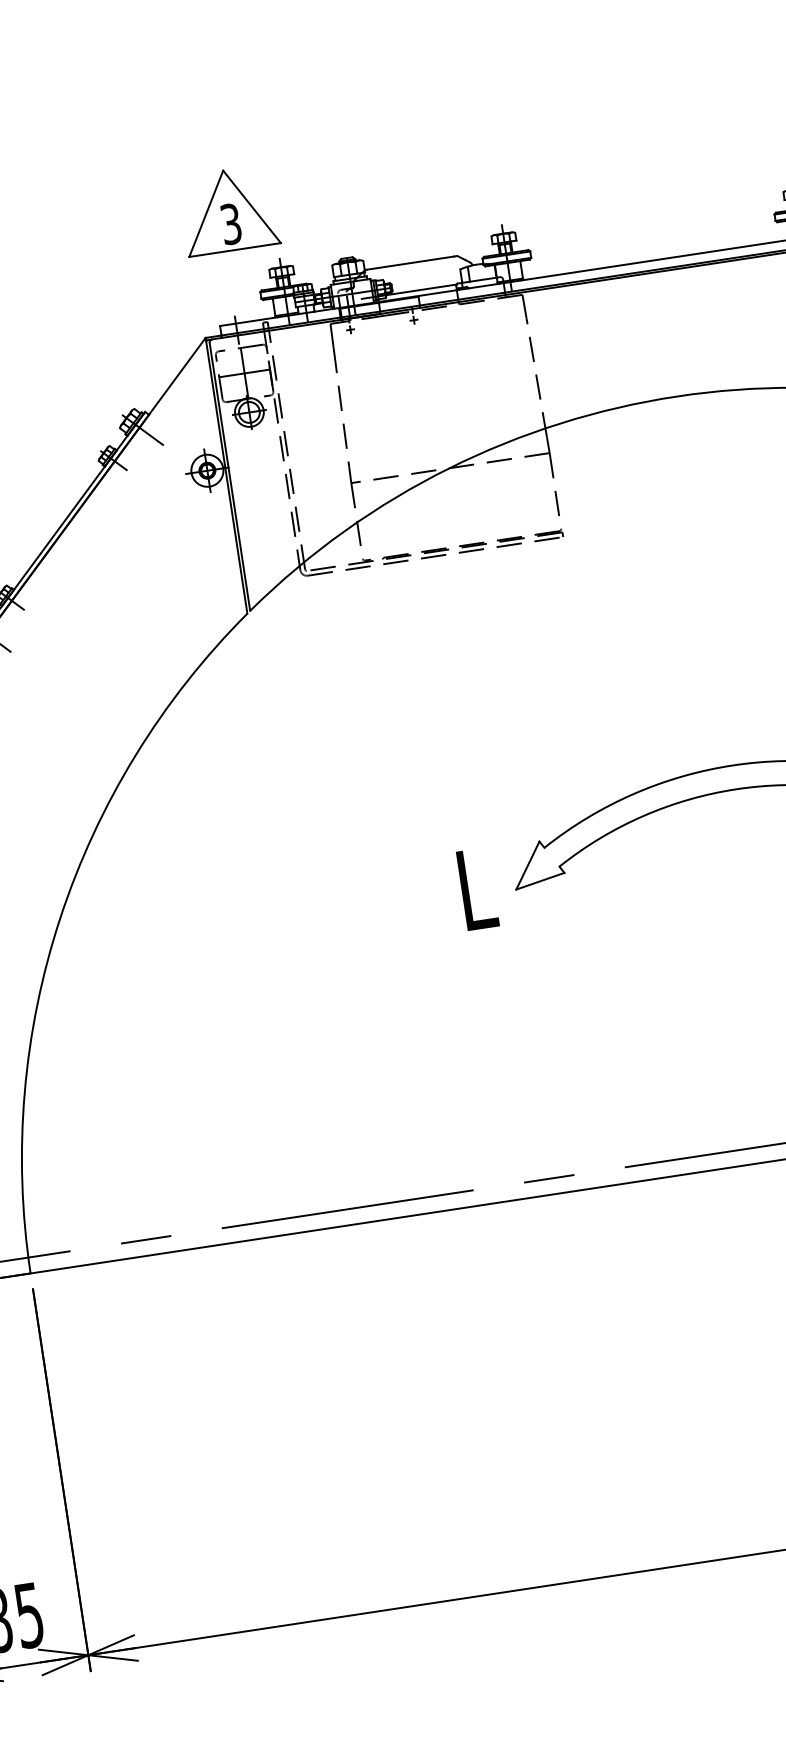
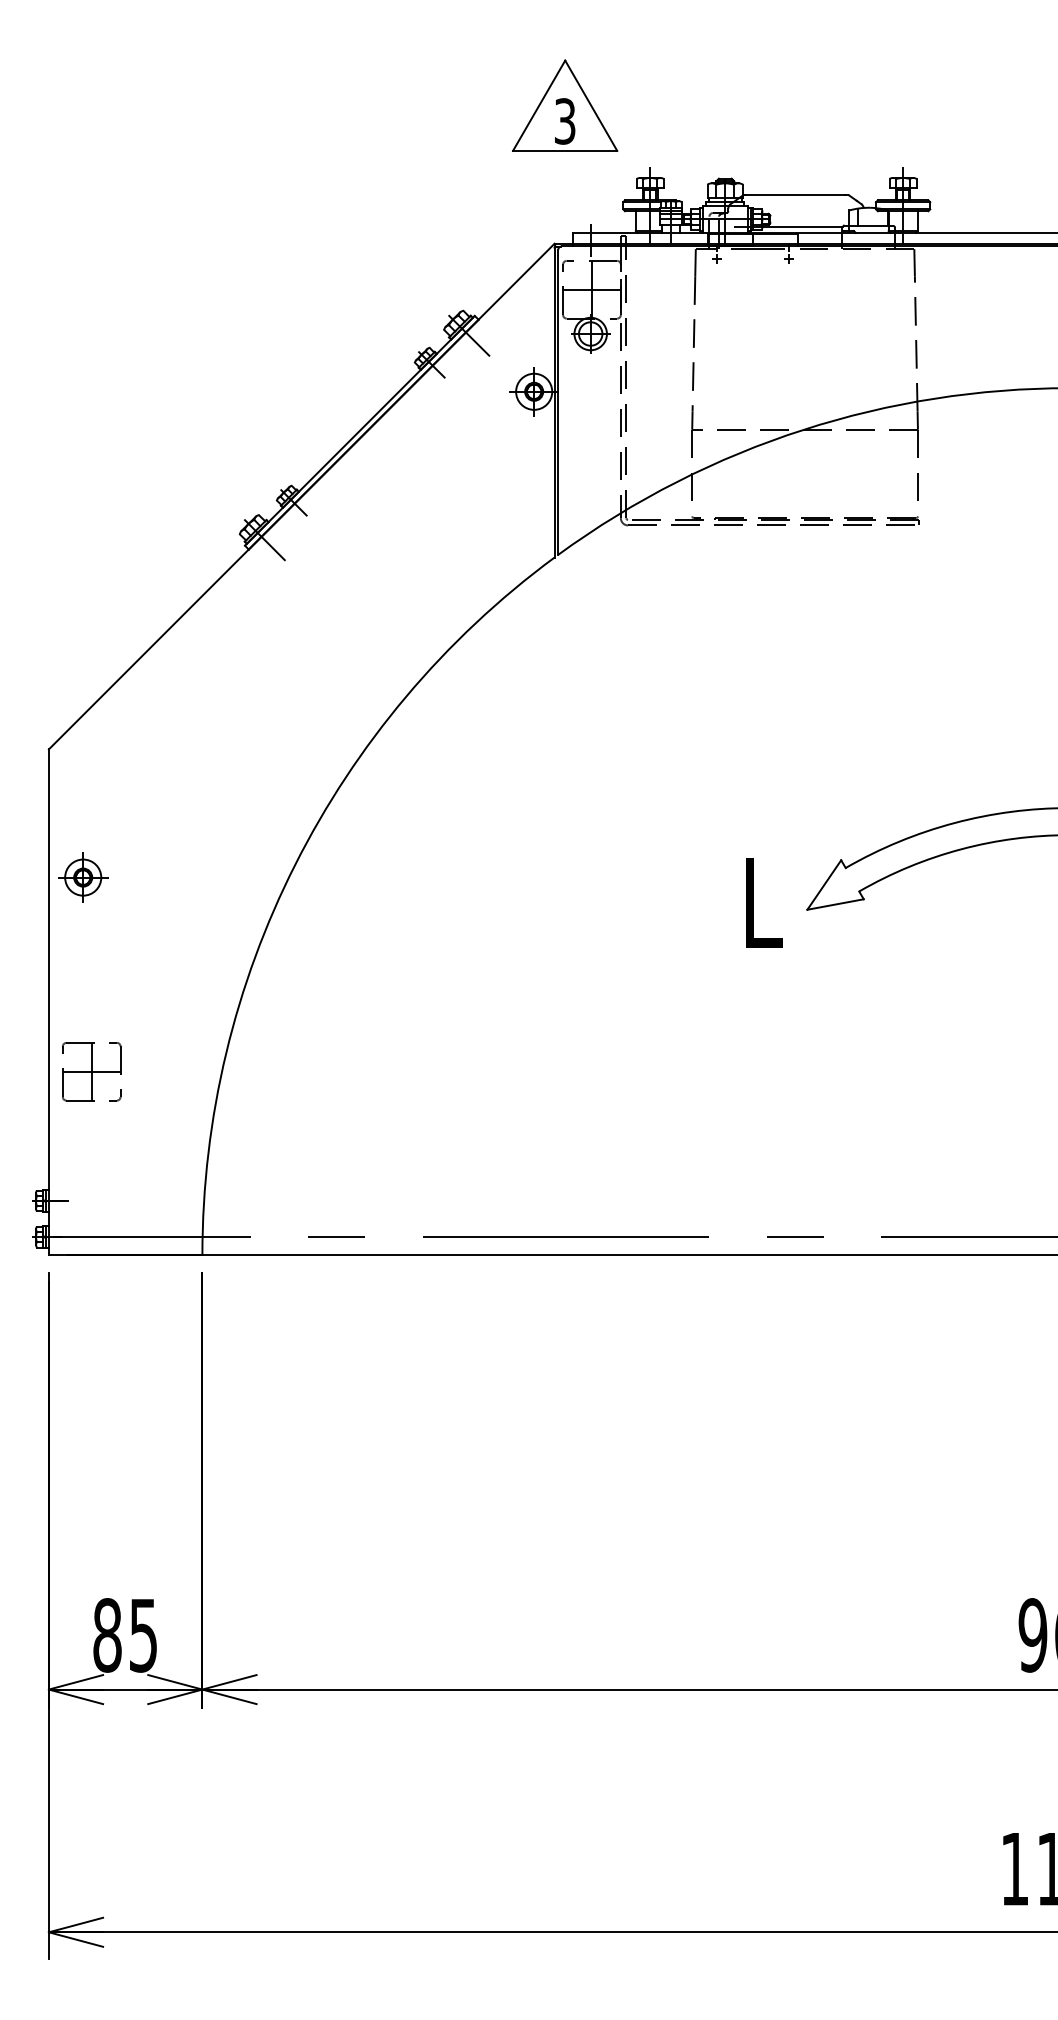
part: (229, 210) -> (565, 105), moved

